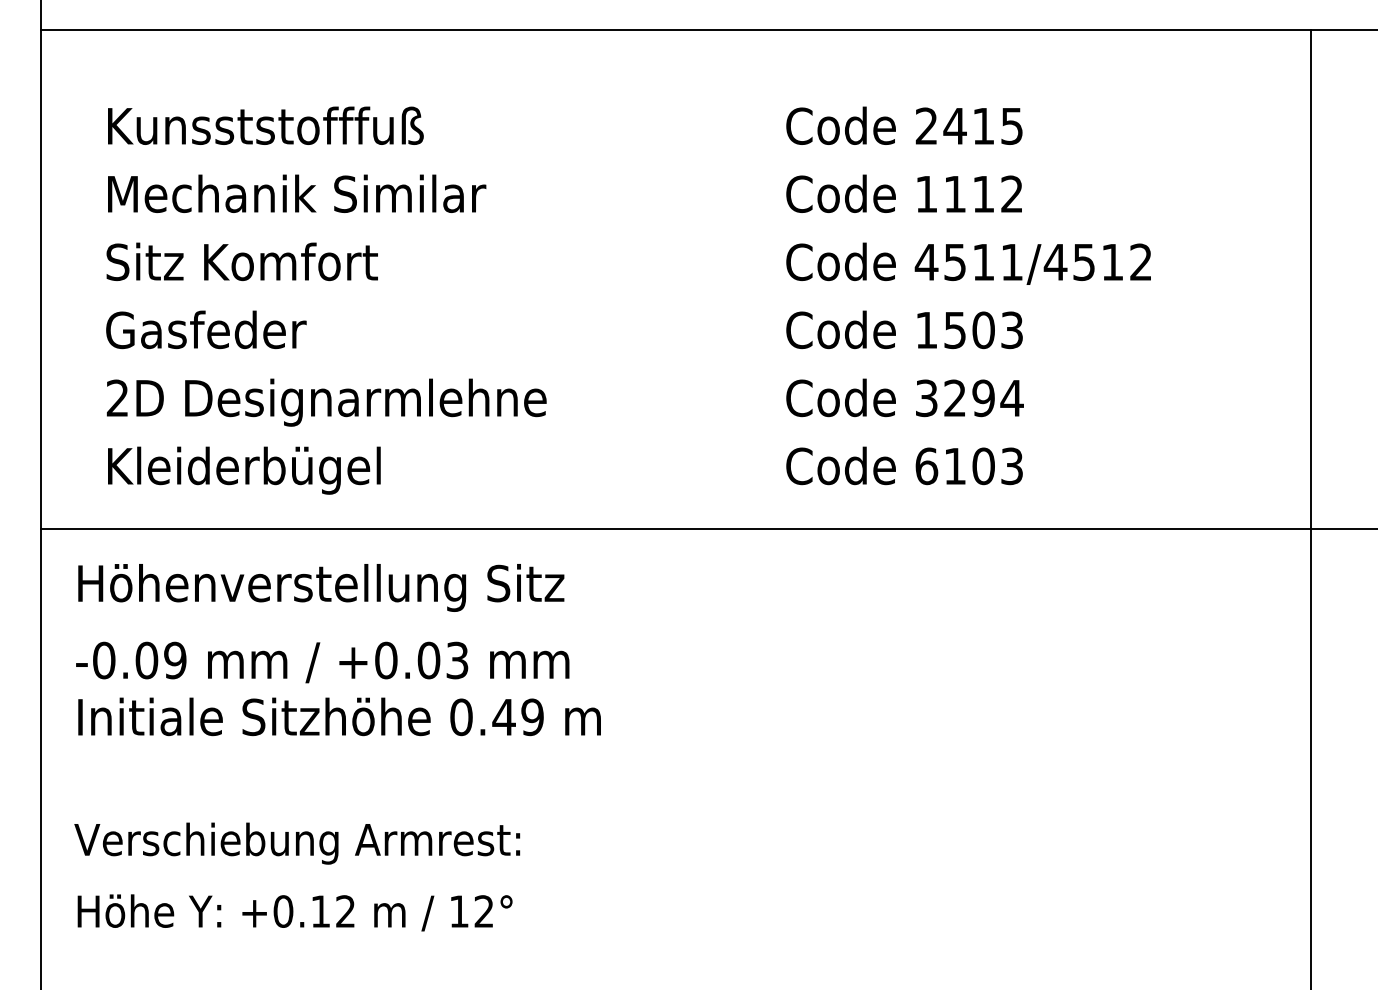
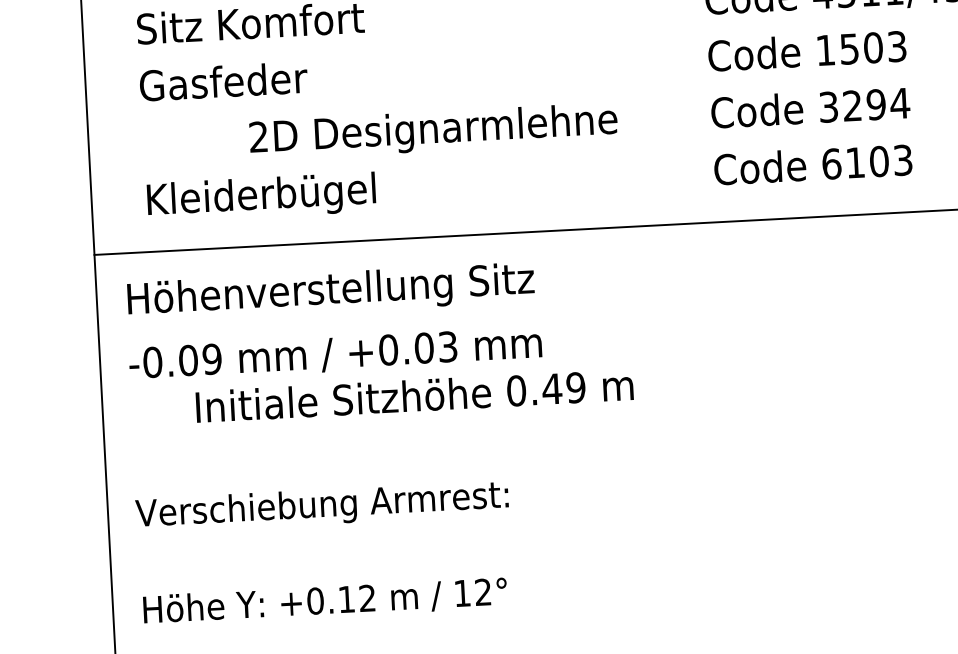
text: (326, 402) -> (433, 131), moved
text: (339, 716) -> (414, 395), moved
text: (294, 912) -> (324, 601), moved

